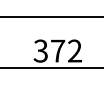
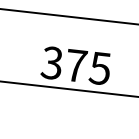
text: (74, 50) -> (99, 67), 372 -> 375

